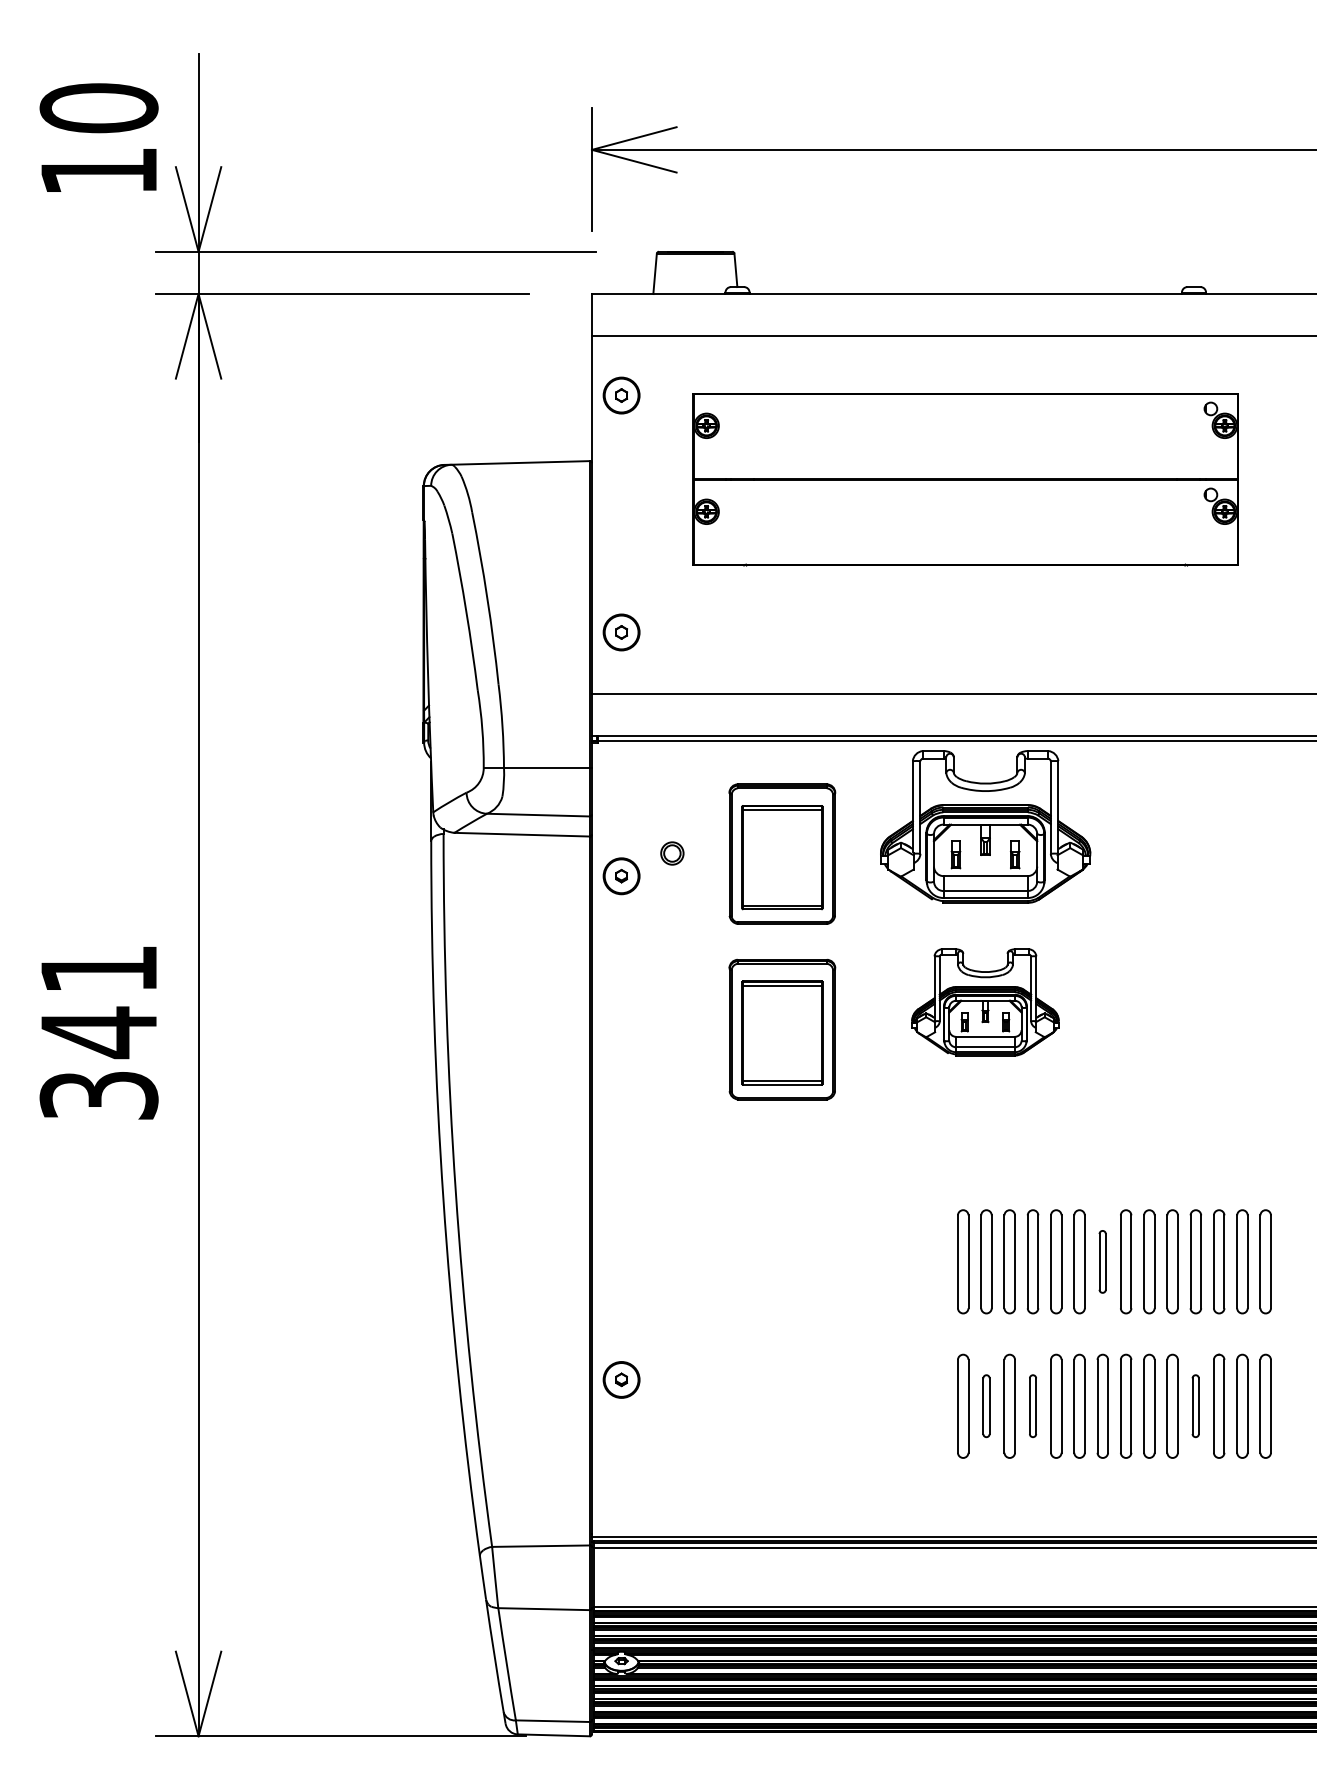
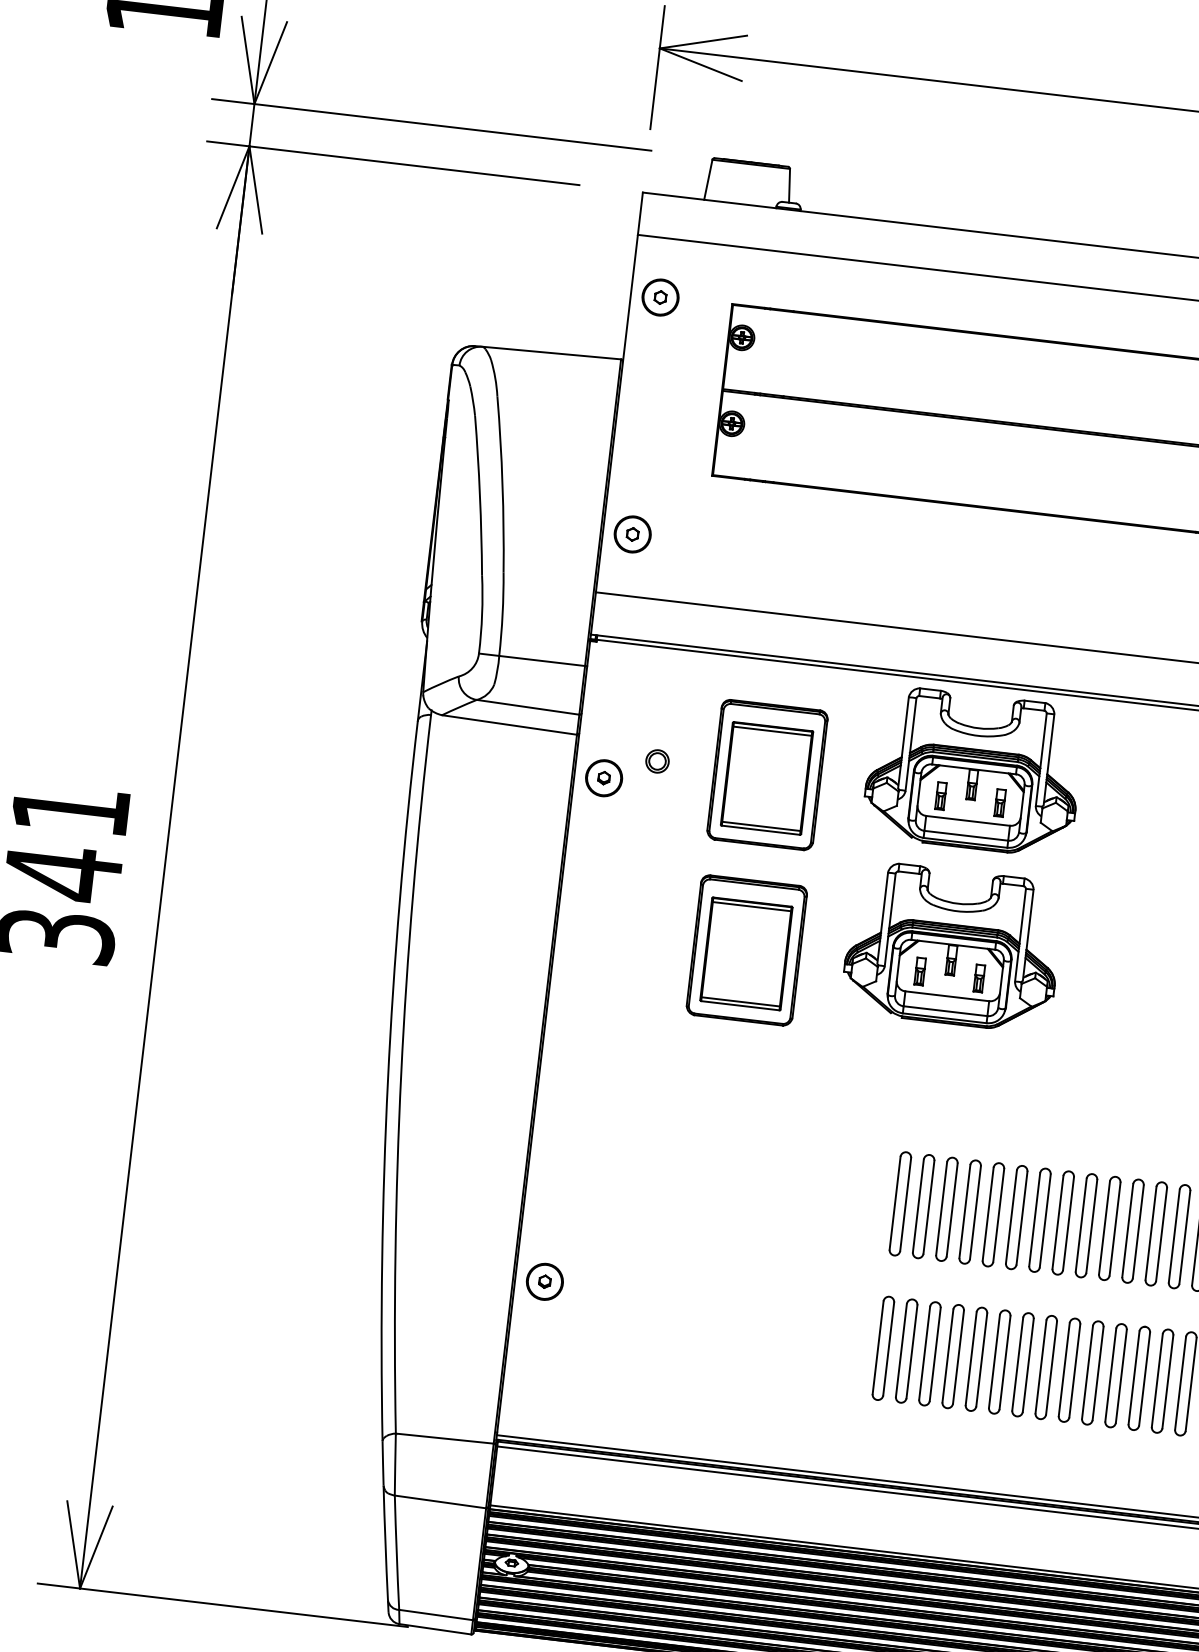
part: (985, 1002) -> (953, 947), size x1.43
part: (1102, 1261) -> (1039, 1219), size x1.67
part: (986, 1405) -> (906, 1350), size x1.67
part: (1032, 1405) -> (952, 1355), size x1.67
part: (1195, 1405) -> (1115, 1374), size x1.67

